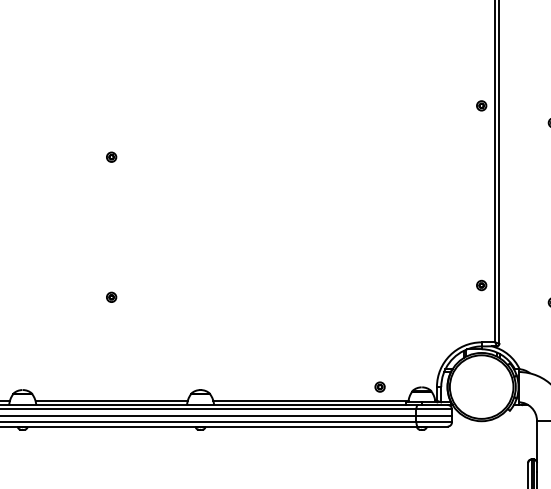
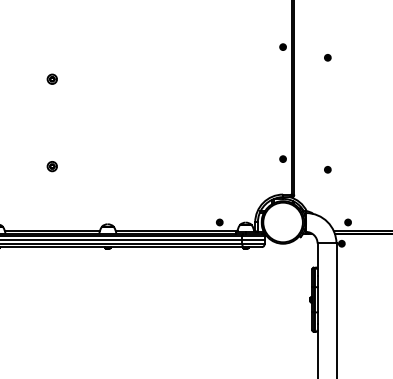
part: (111, 156) -> (52, 78), size x1.6
part: (111, 297) -> (52, 166), size x1.6

